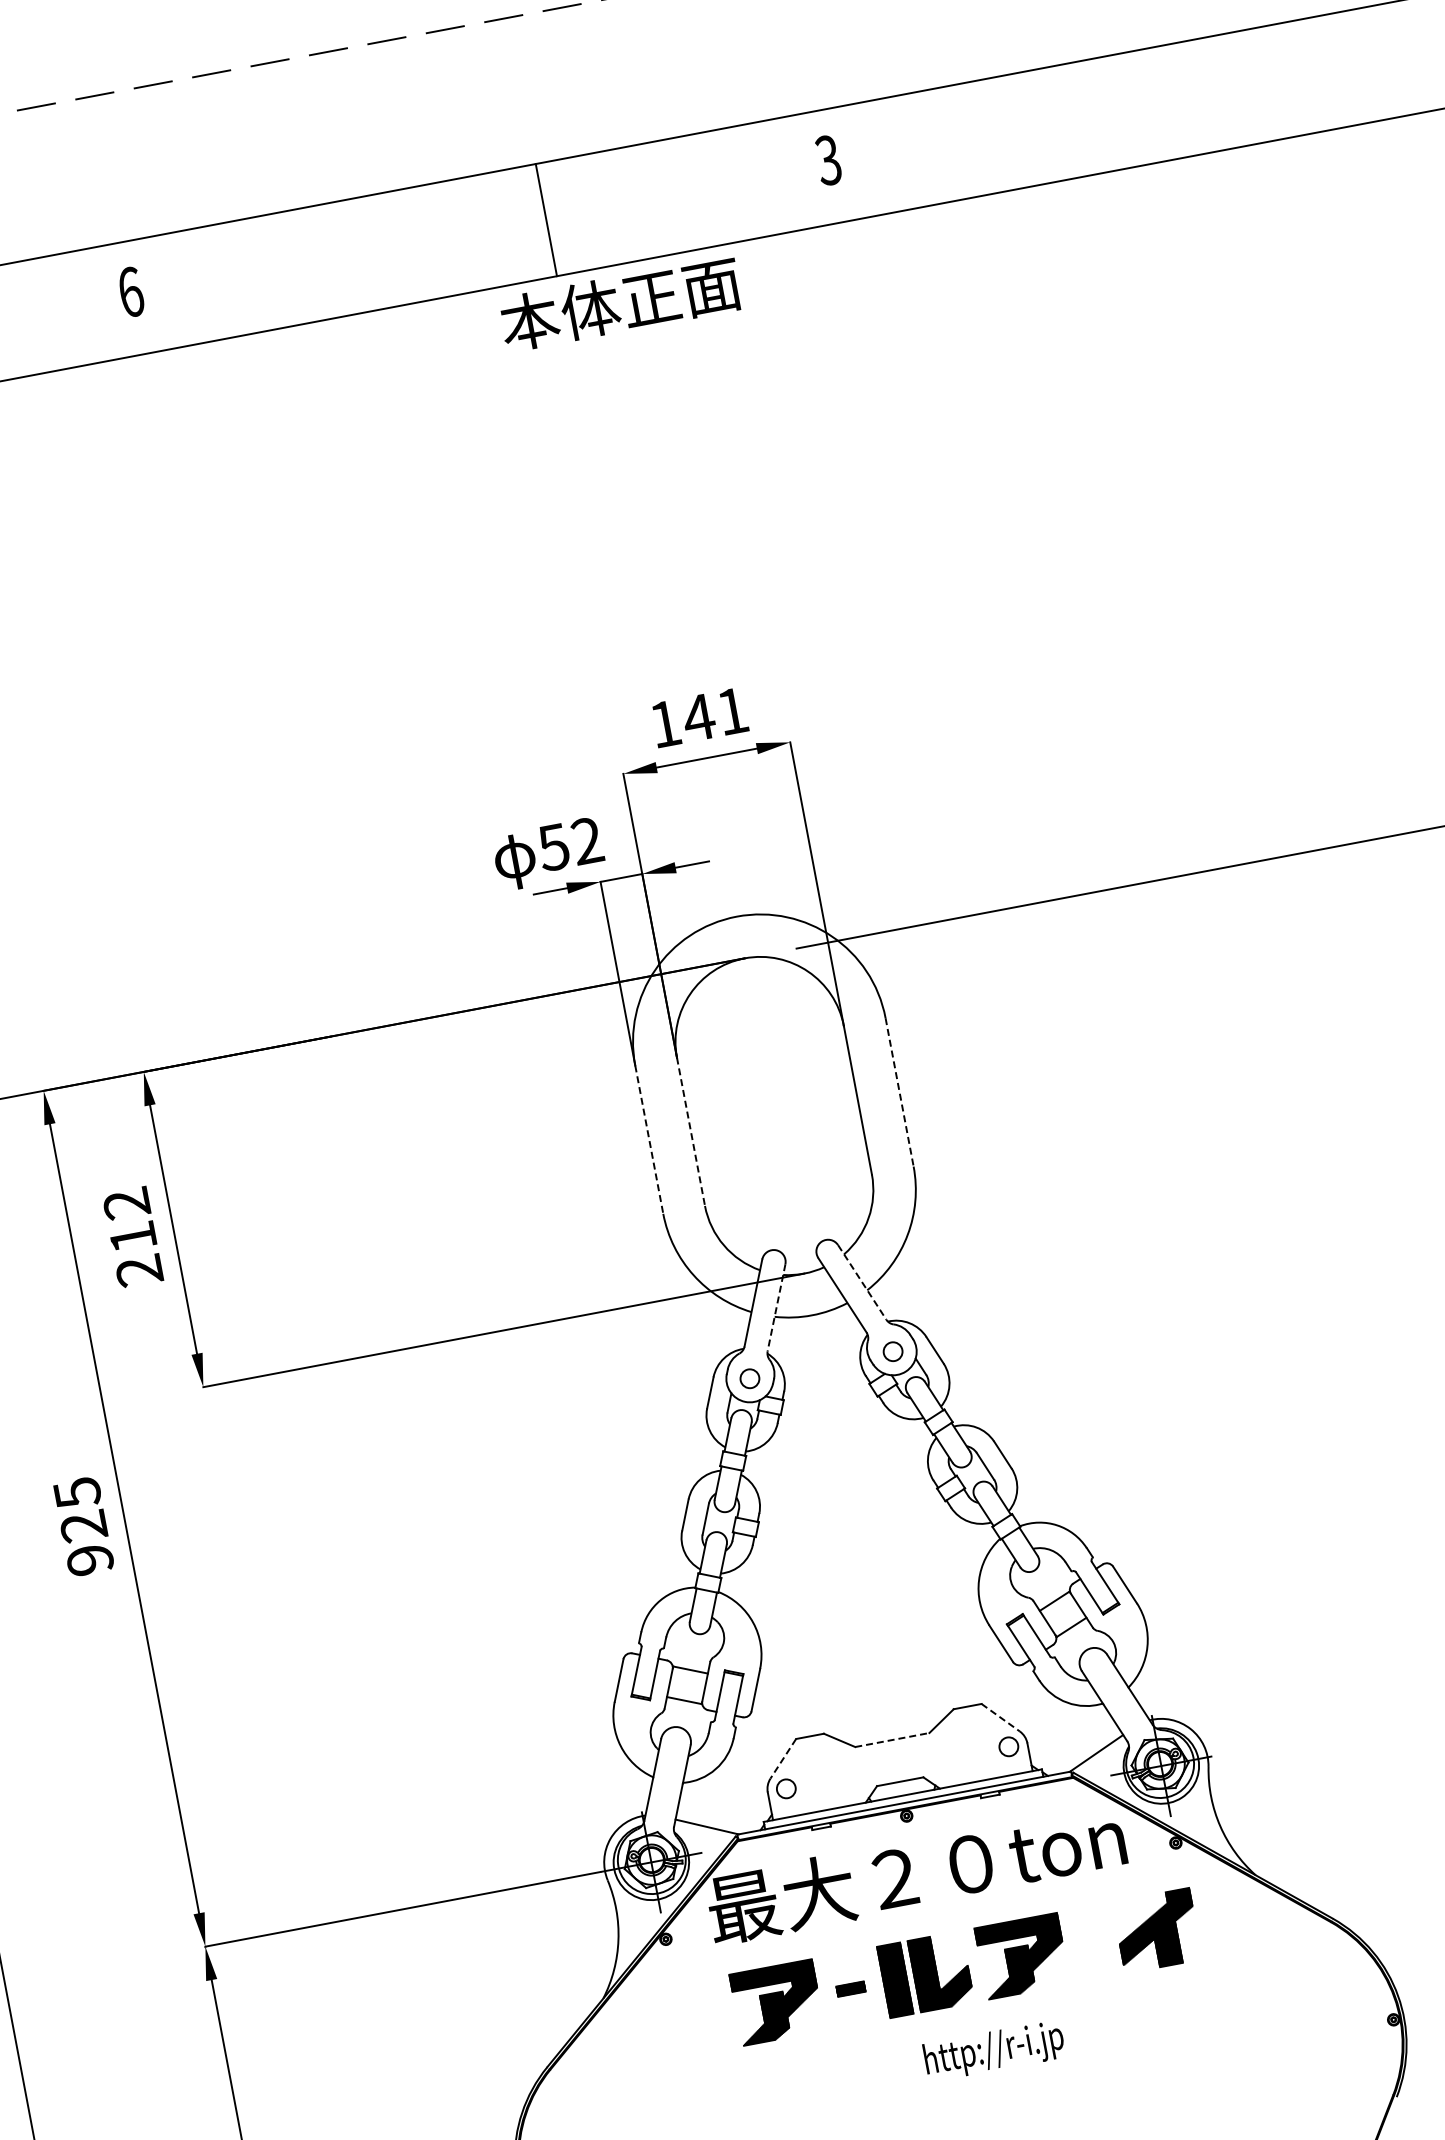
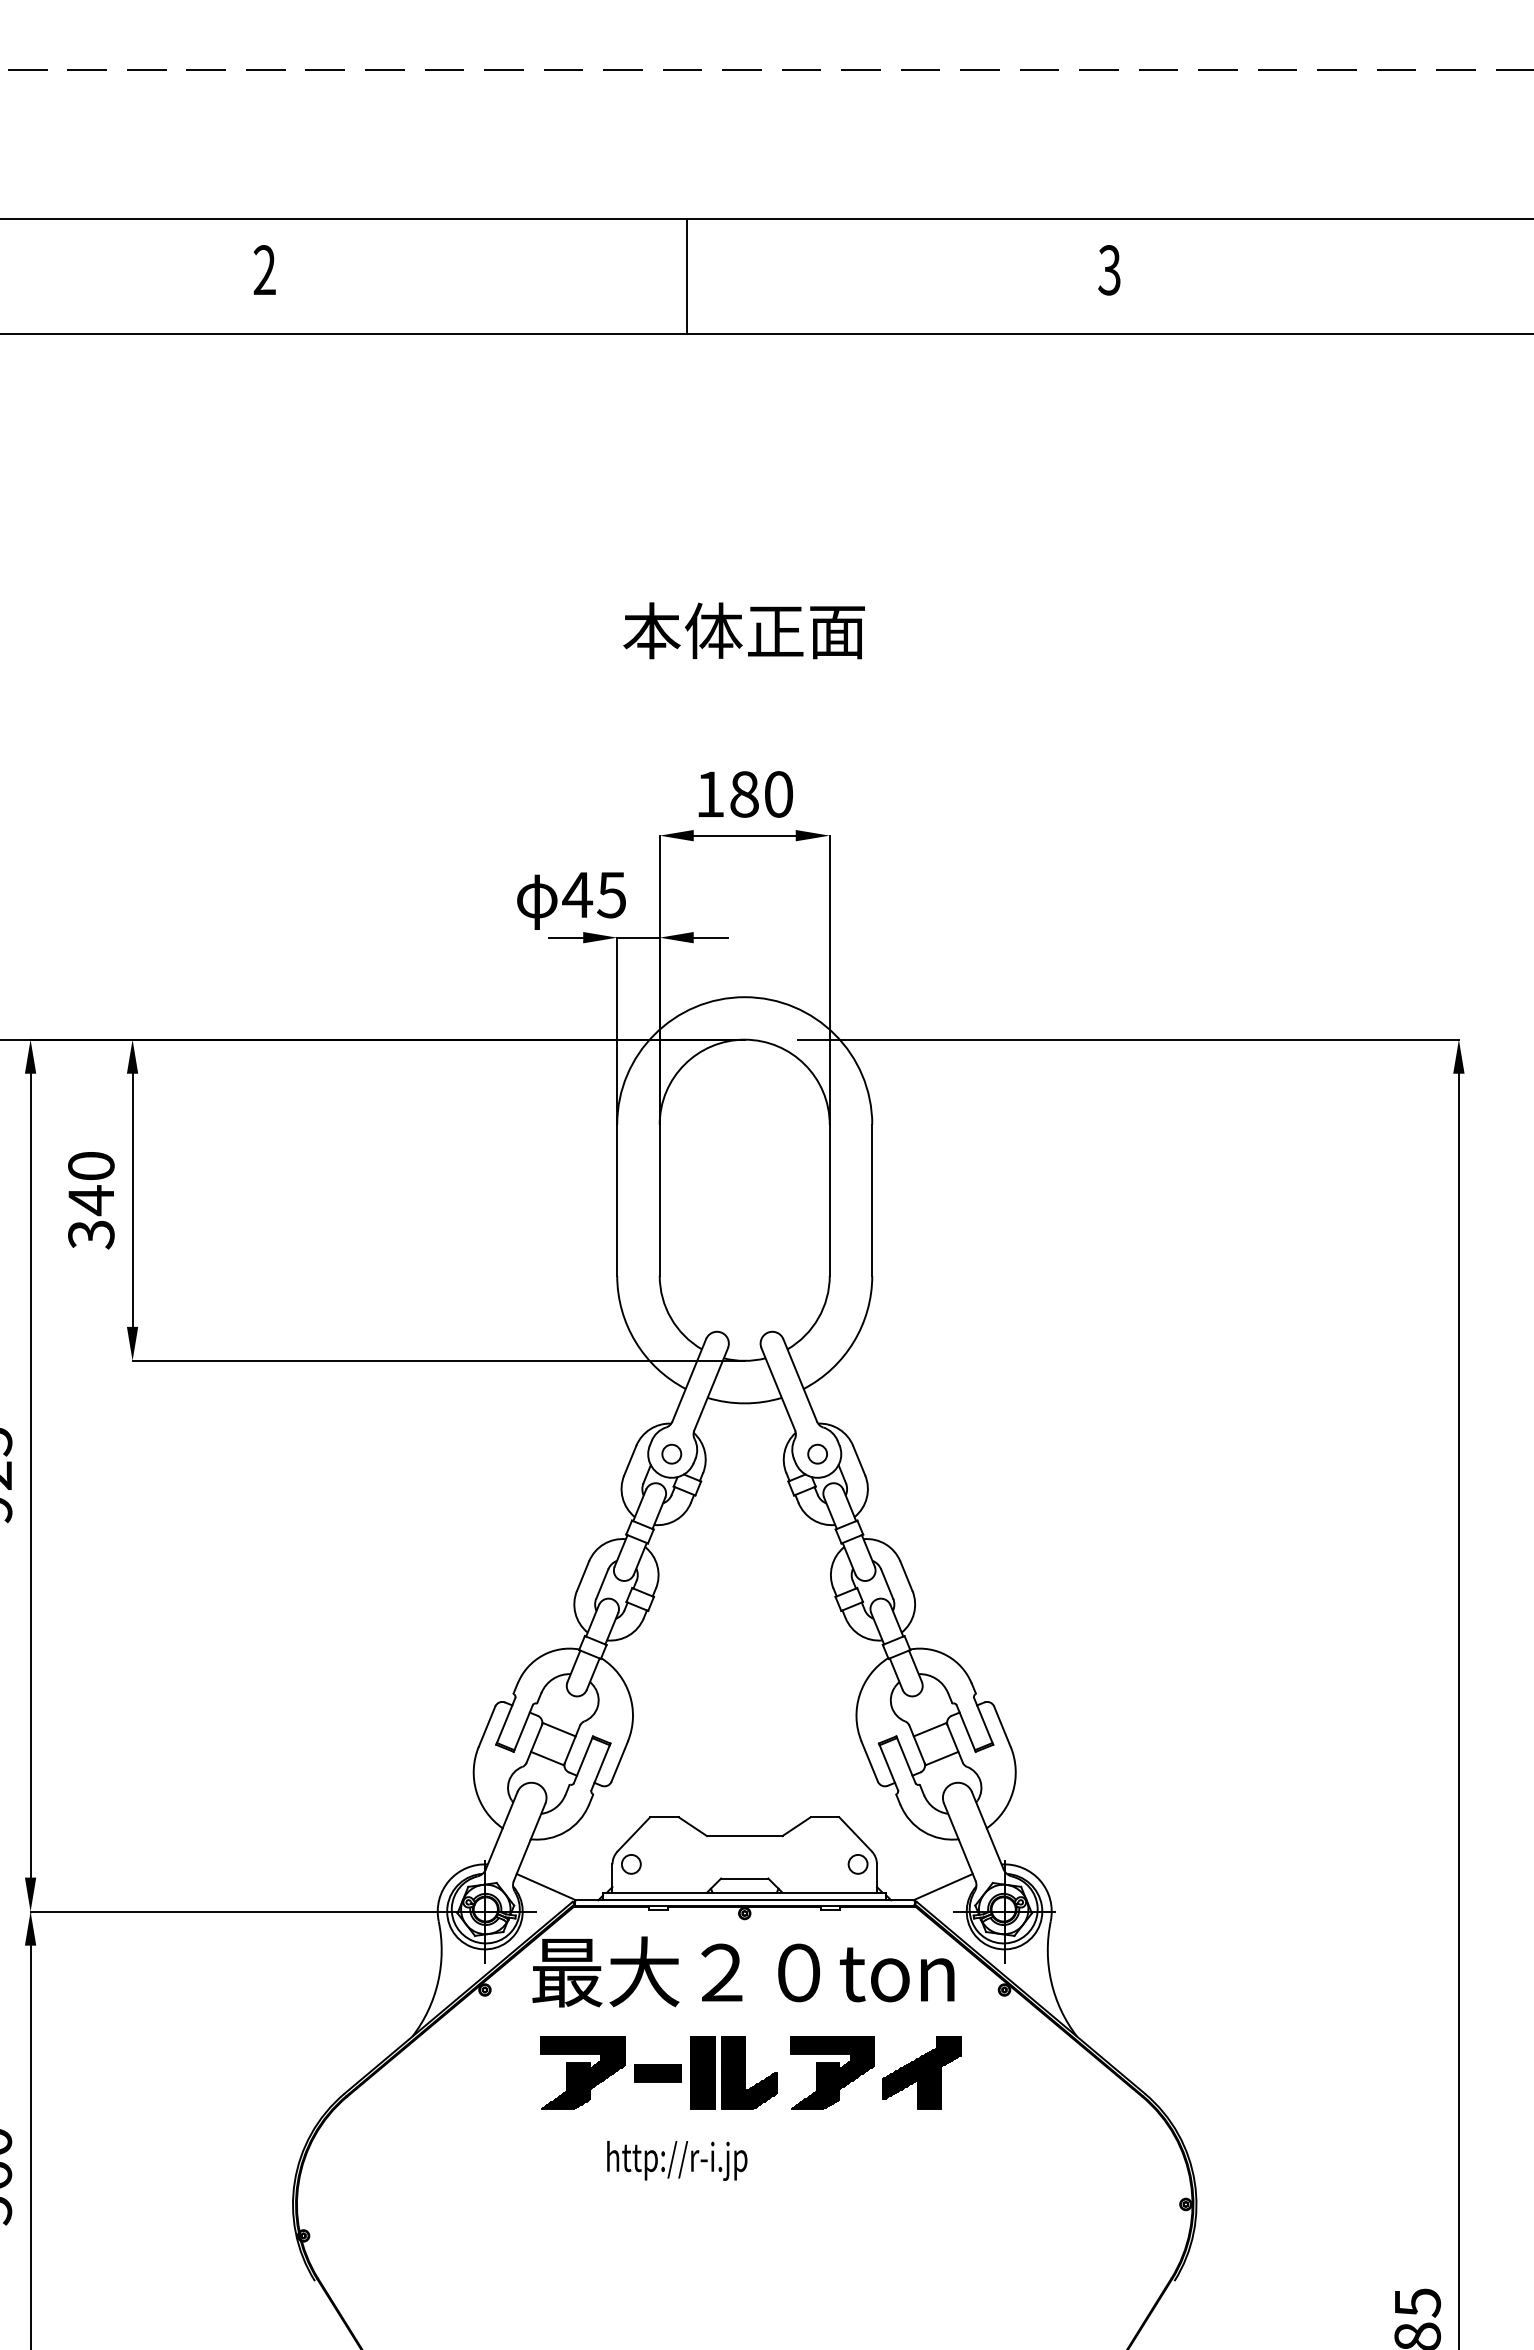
text: (828, 160) -> (1109, 270), moved
text: (130, 292) -> (264, 270), 6 -> 2
text: (619, 303) -> (743, 630), moved
text: (714, 714) -> (760, 794), 141 -> 180
text: (570, 843) -> (594, 894), 52 -> 45
line: (899, 1092) -> (872, 1200), dashed -> solid
line: (690, 1132) -> (659, 1200), dashed -> solid
line: (649, 1139) -> (617, 1200), dashed -> solid
text: (133, 1237) -> (91, 1200), 212 -> 340
line: (862, 1282) -> (800, 1380), dashed -> solid
line: (776, 1307) -> (711, 1389), dashed -> solid
line: (1000, 1717) -> (855, 1834), dashed -> solid
line: (892, 1740) -> (744, 1836), dashed -> solid
line: (782, 1759) -> (633, 1834), dashed -> solid
part: (1156, 1930) -> (921, 2072), moved
part: (850, 1989) -> (657, 2073), size x1.67
text: (994, 2050) -> (677, 2160), moved

